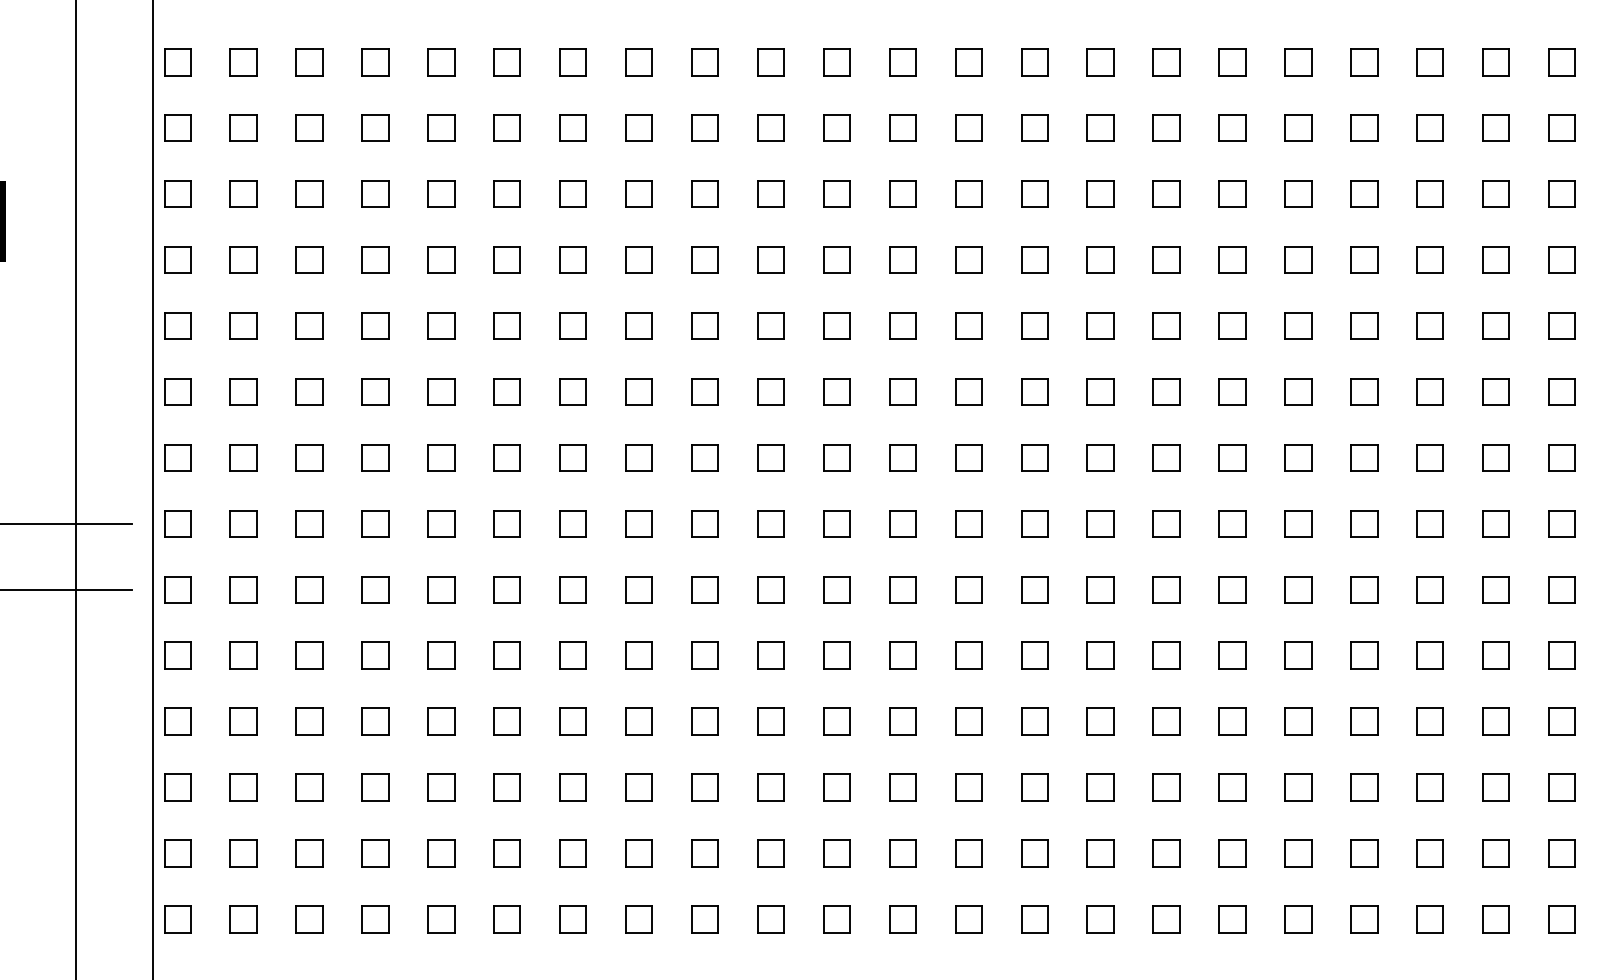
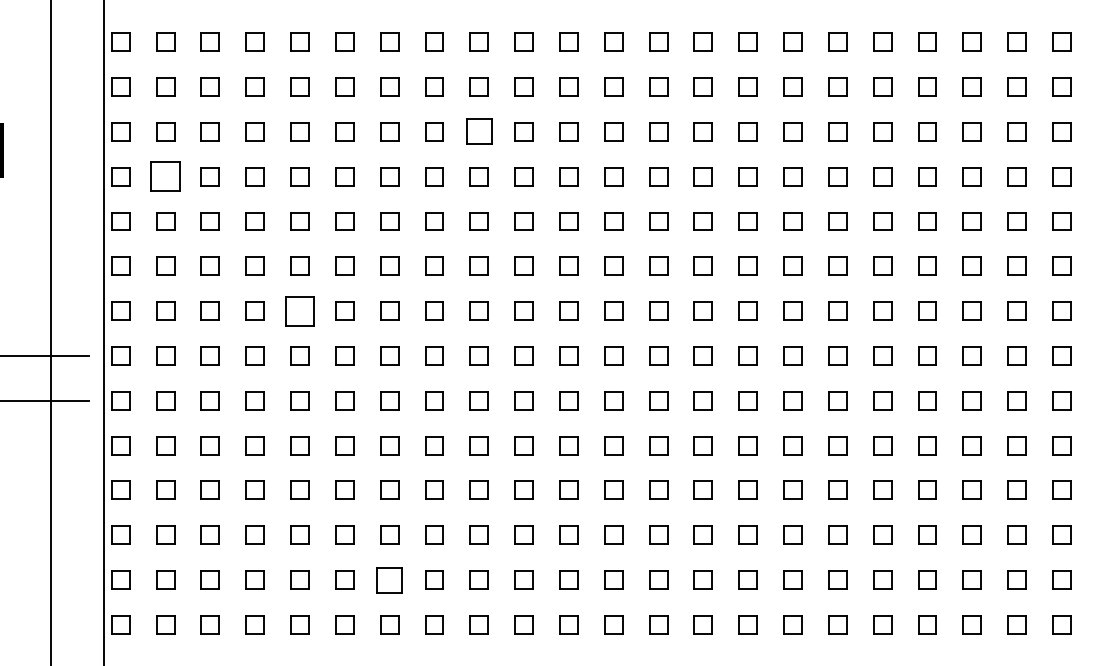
part: (703, 193) -> (478, 131), size x1.4
part: (243, 259) -> (165, 176), size x1.6
part: (440, 456) -> (299, 310), size x1.6
part: (572, 852) -> (389, 579), size x1.4

